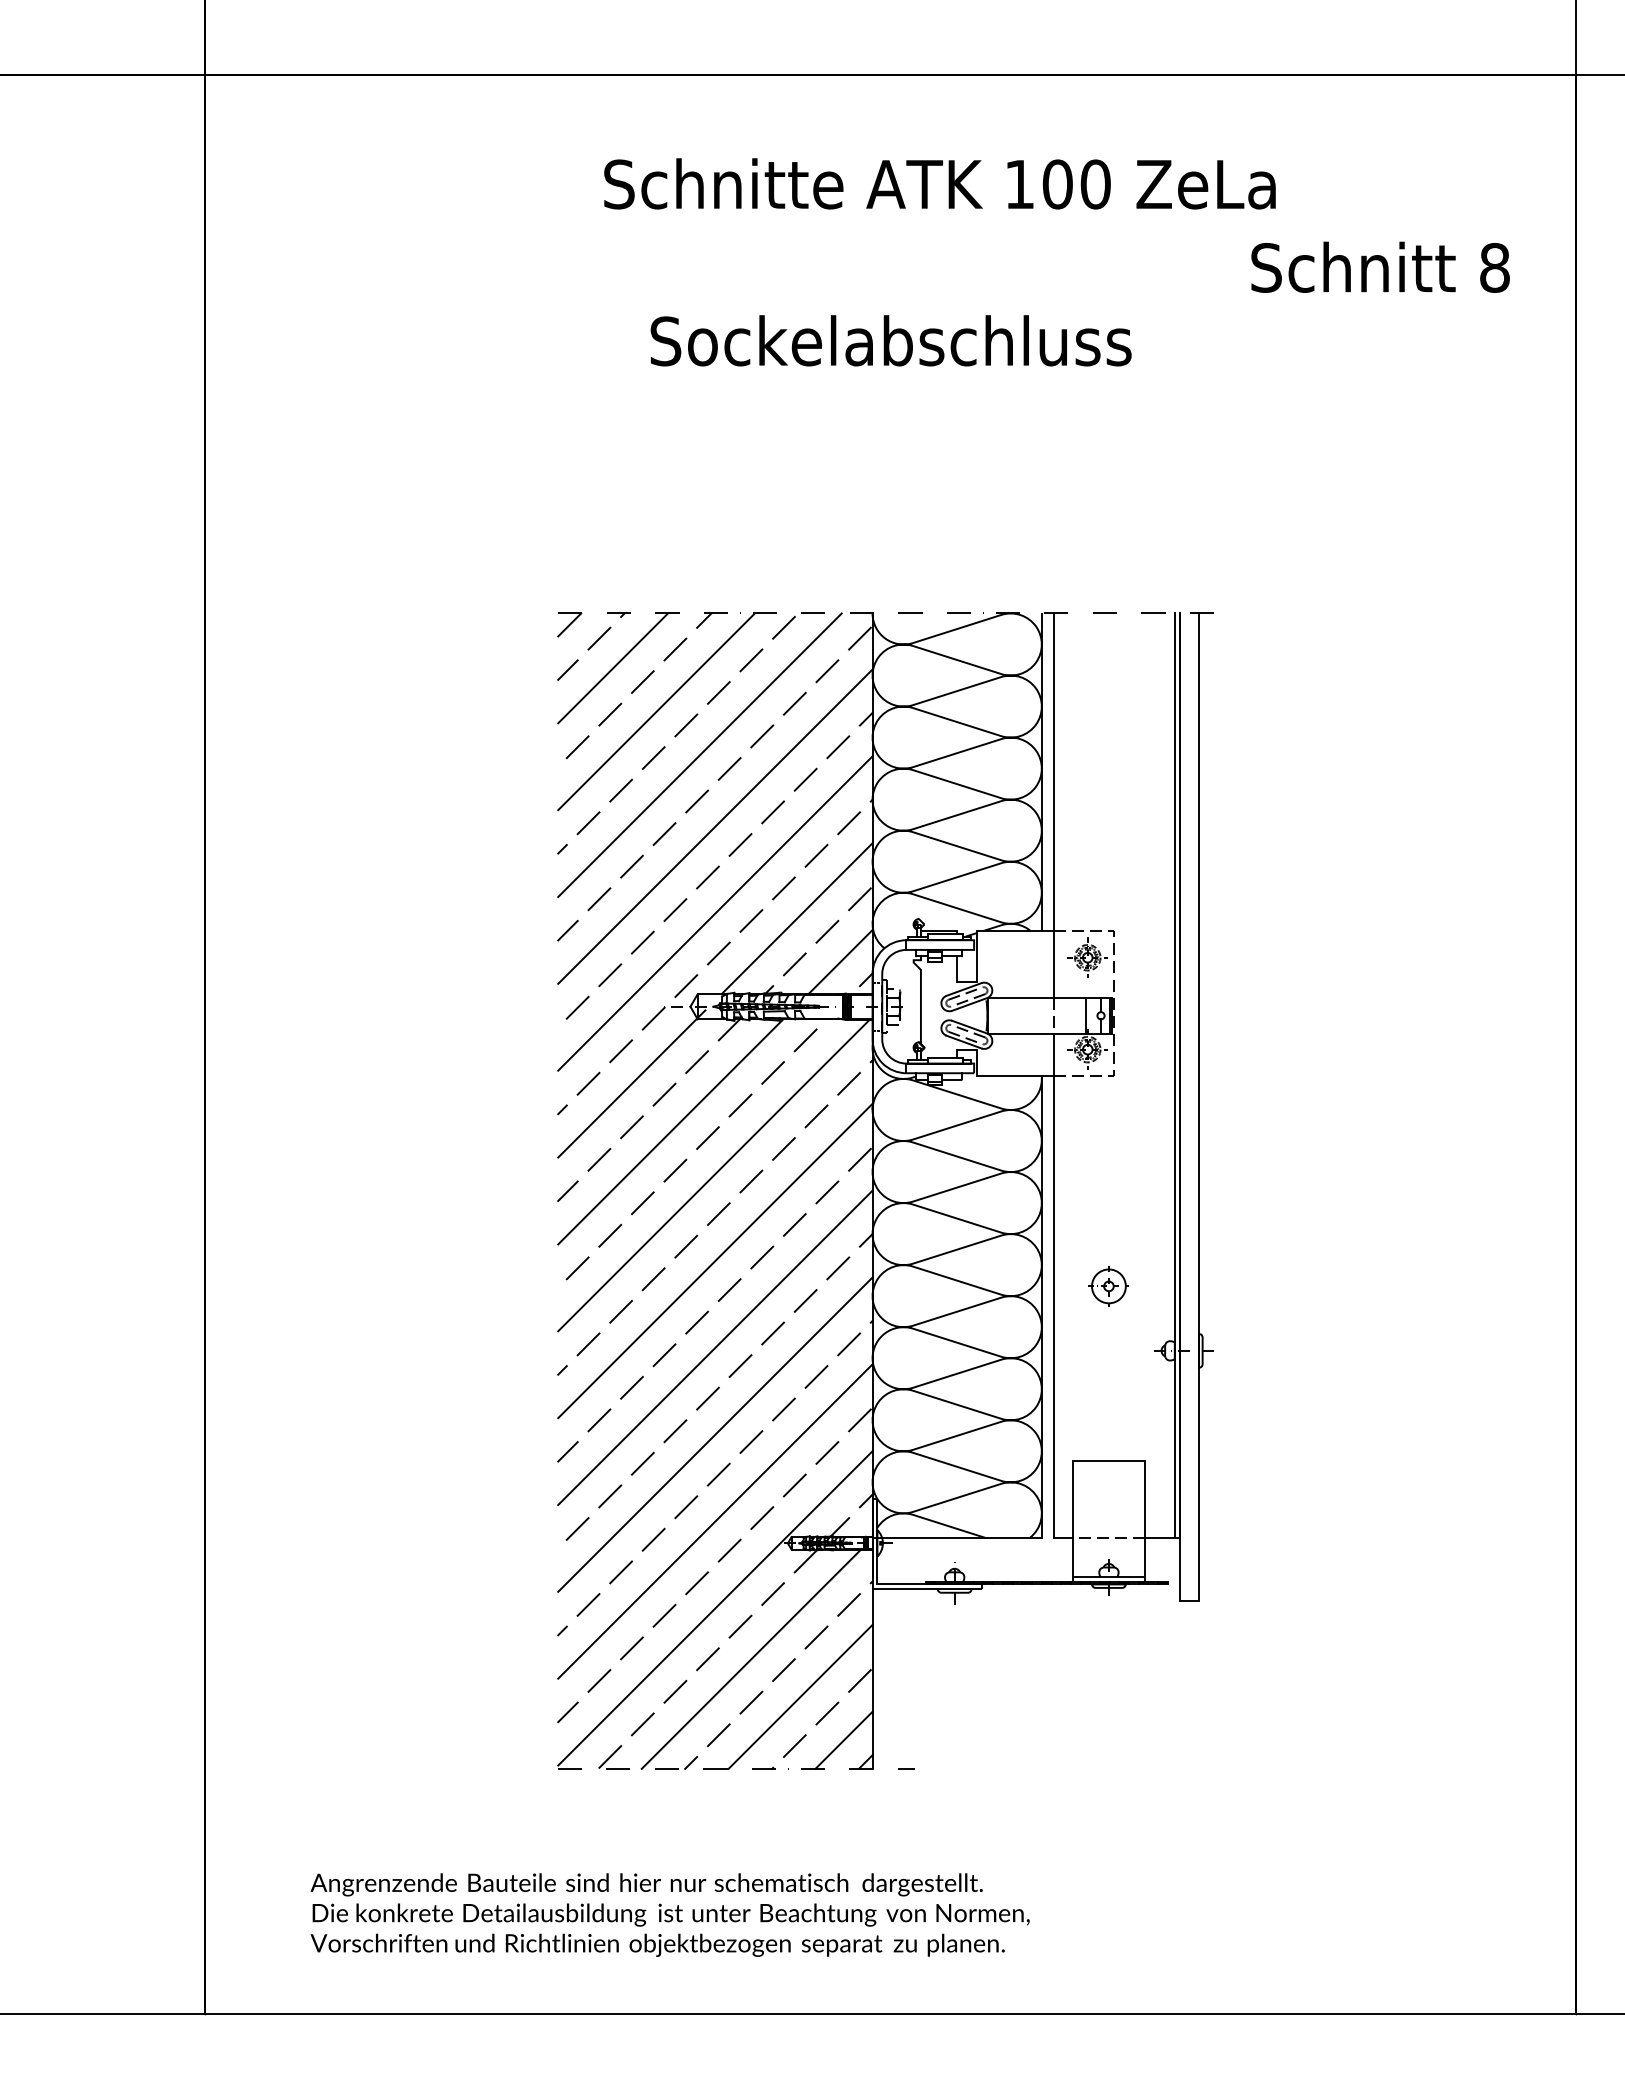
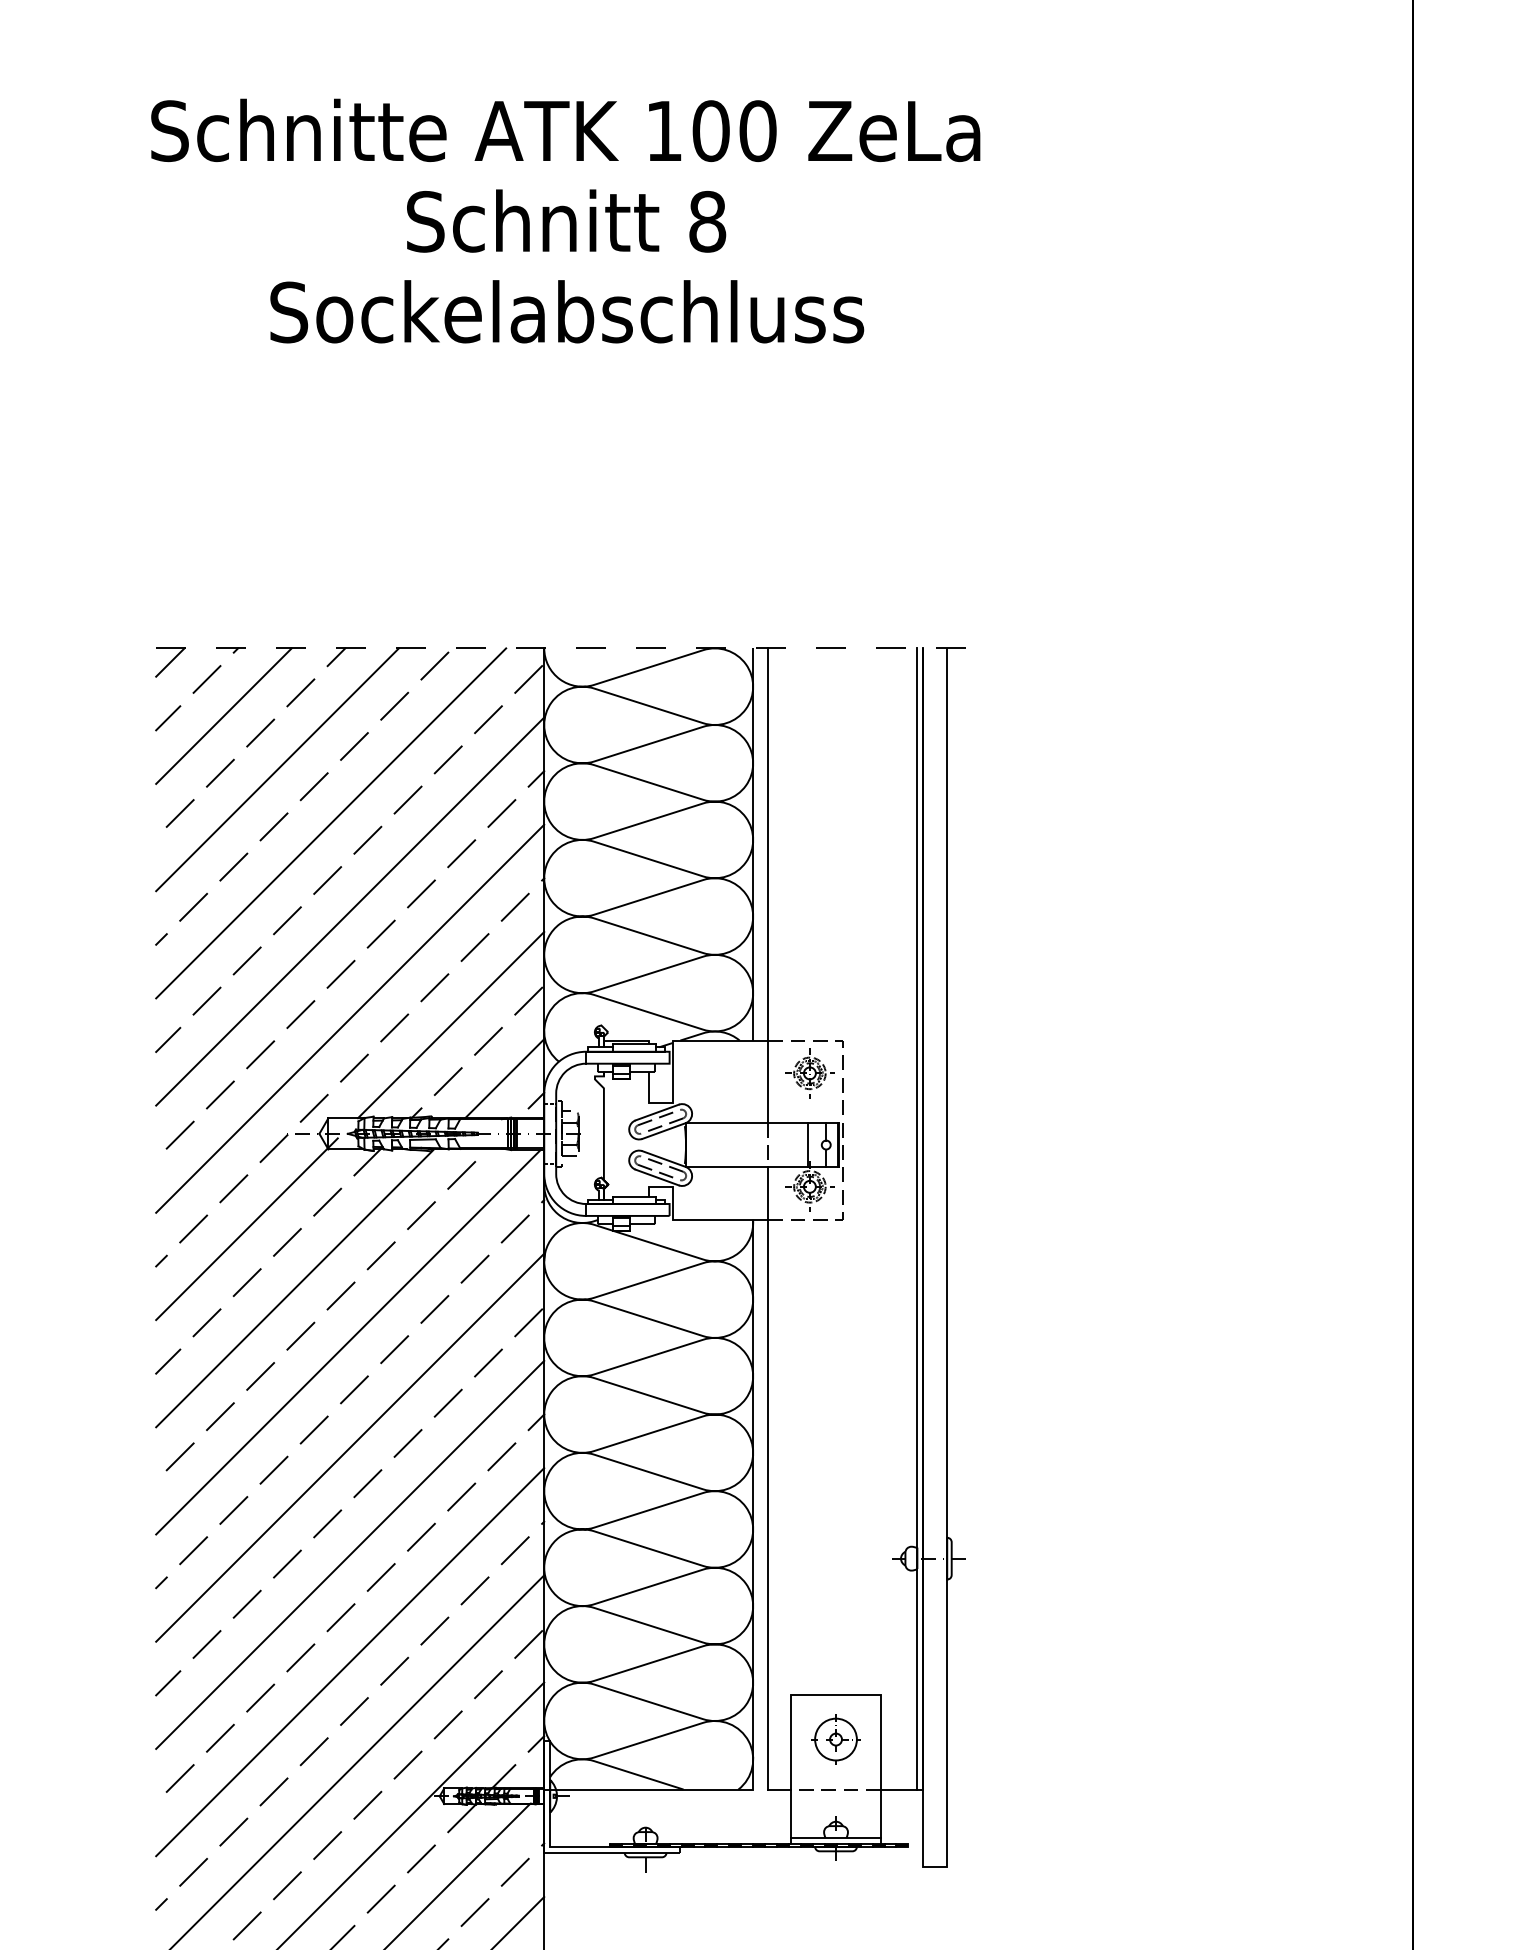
text: (939, 183) -> (565, 129), moved
text: (1380, 266) -> (566, 220), moved
part: (1108, 1286) -> (835, 1739), moved

